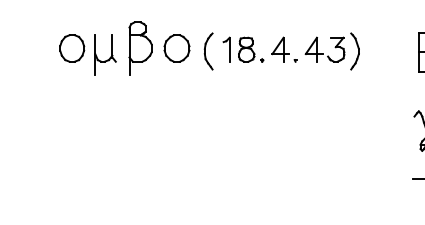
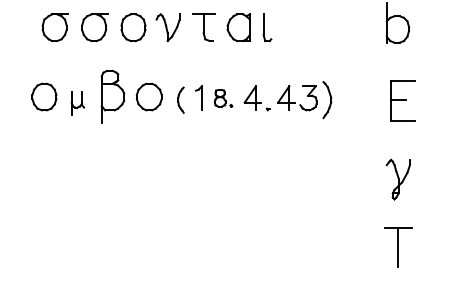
part: (251, 49) -> (223, 98), size x0.7
part: (208, 51) -> (180, 100), size x0.7
part: (105, 54) -> (77, 103), size x0.6

